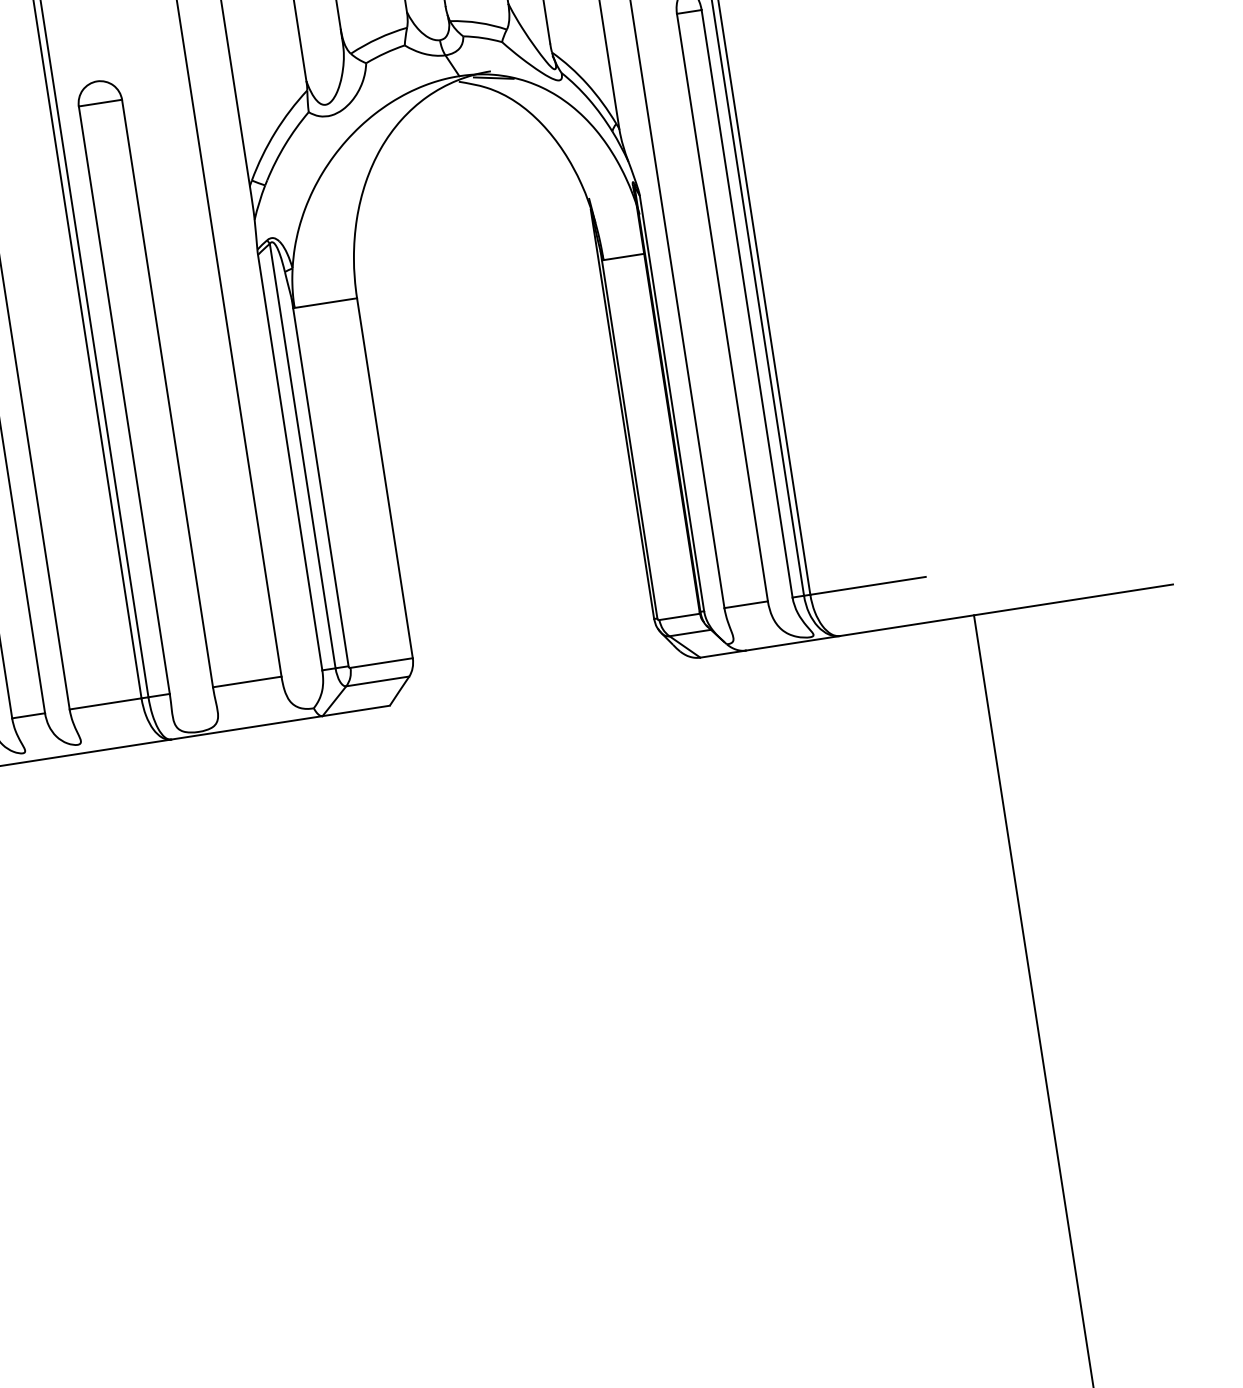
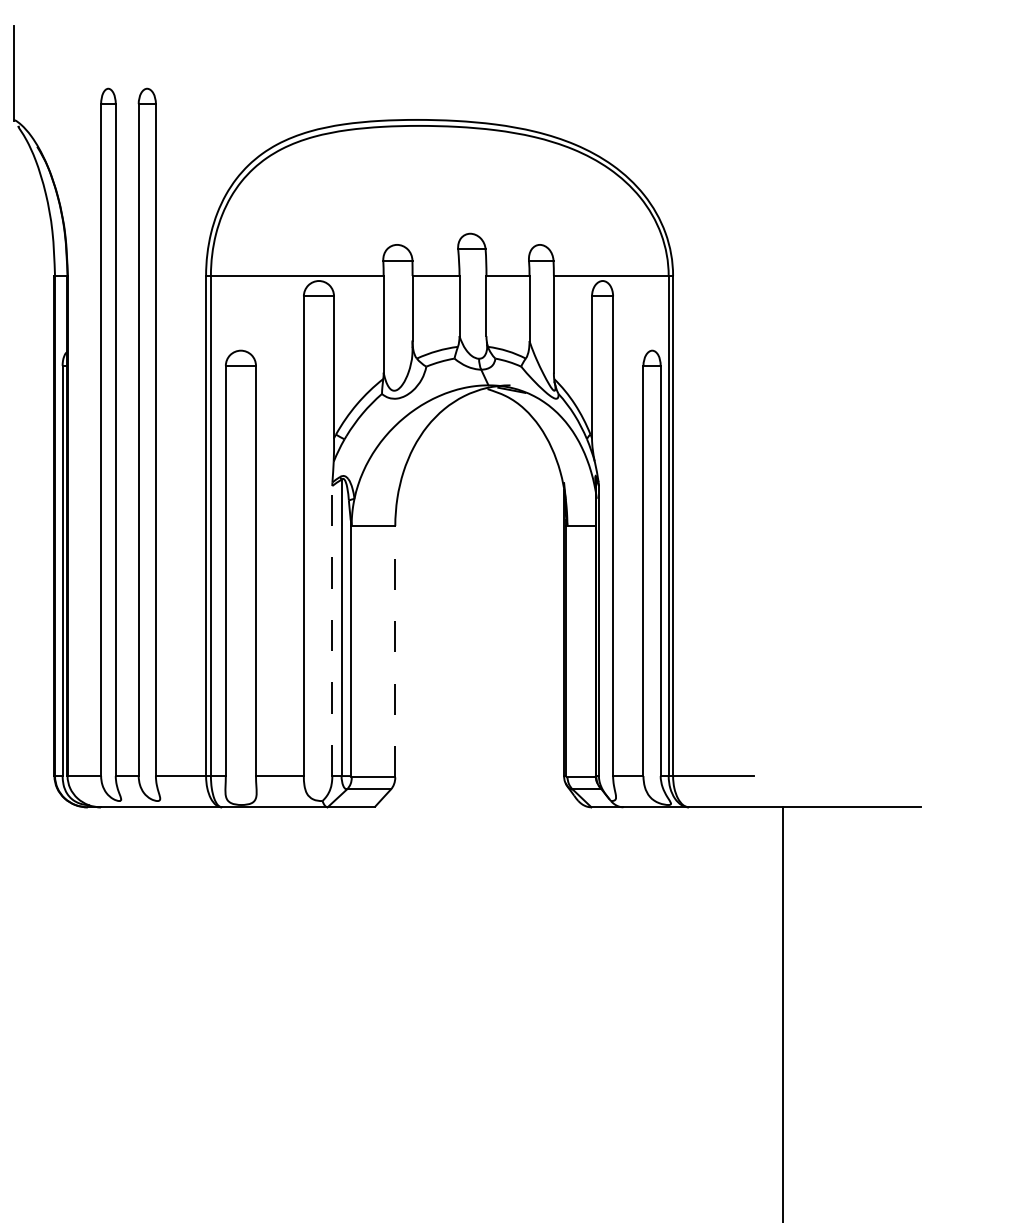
line: (290, 461) -> (332, 630), solid -> dashed
line: (385, 477) -> (395, 651), solid -> dashed

